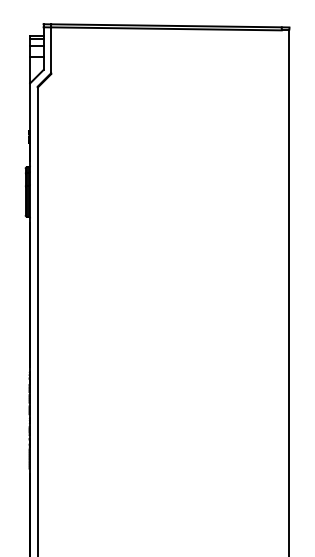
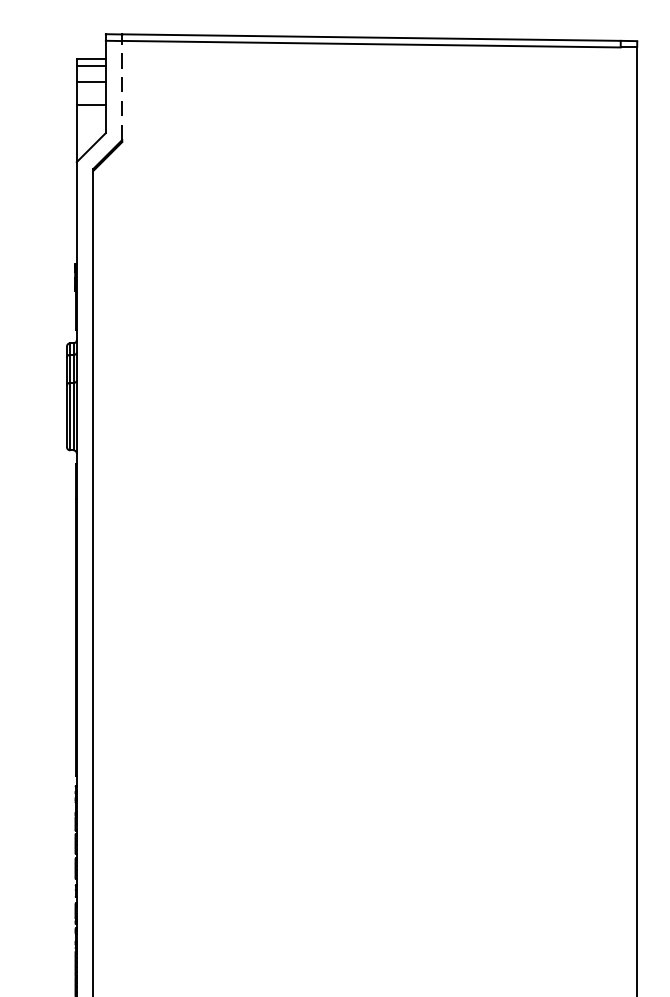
line: (51, 50) -> (122, 90), solid -> dashed

